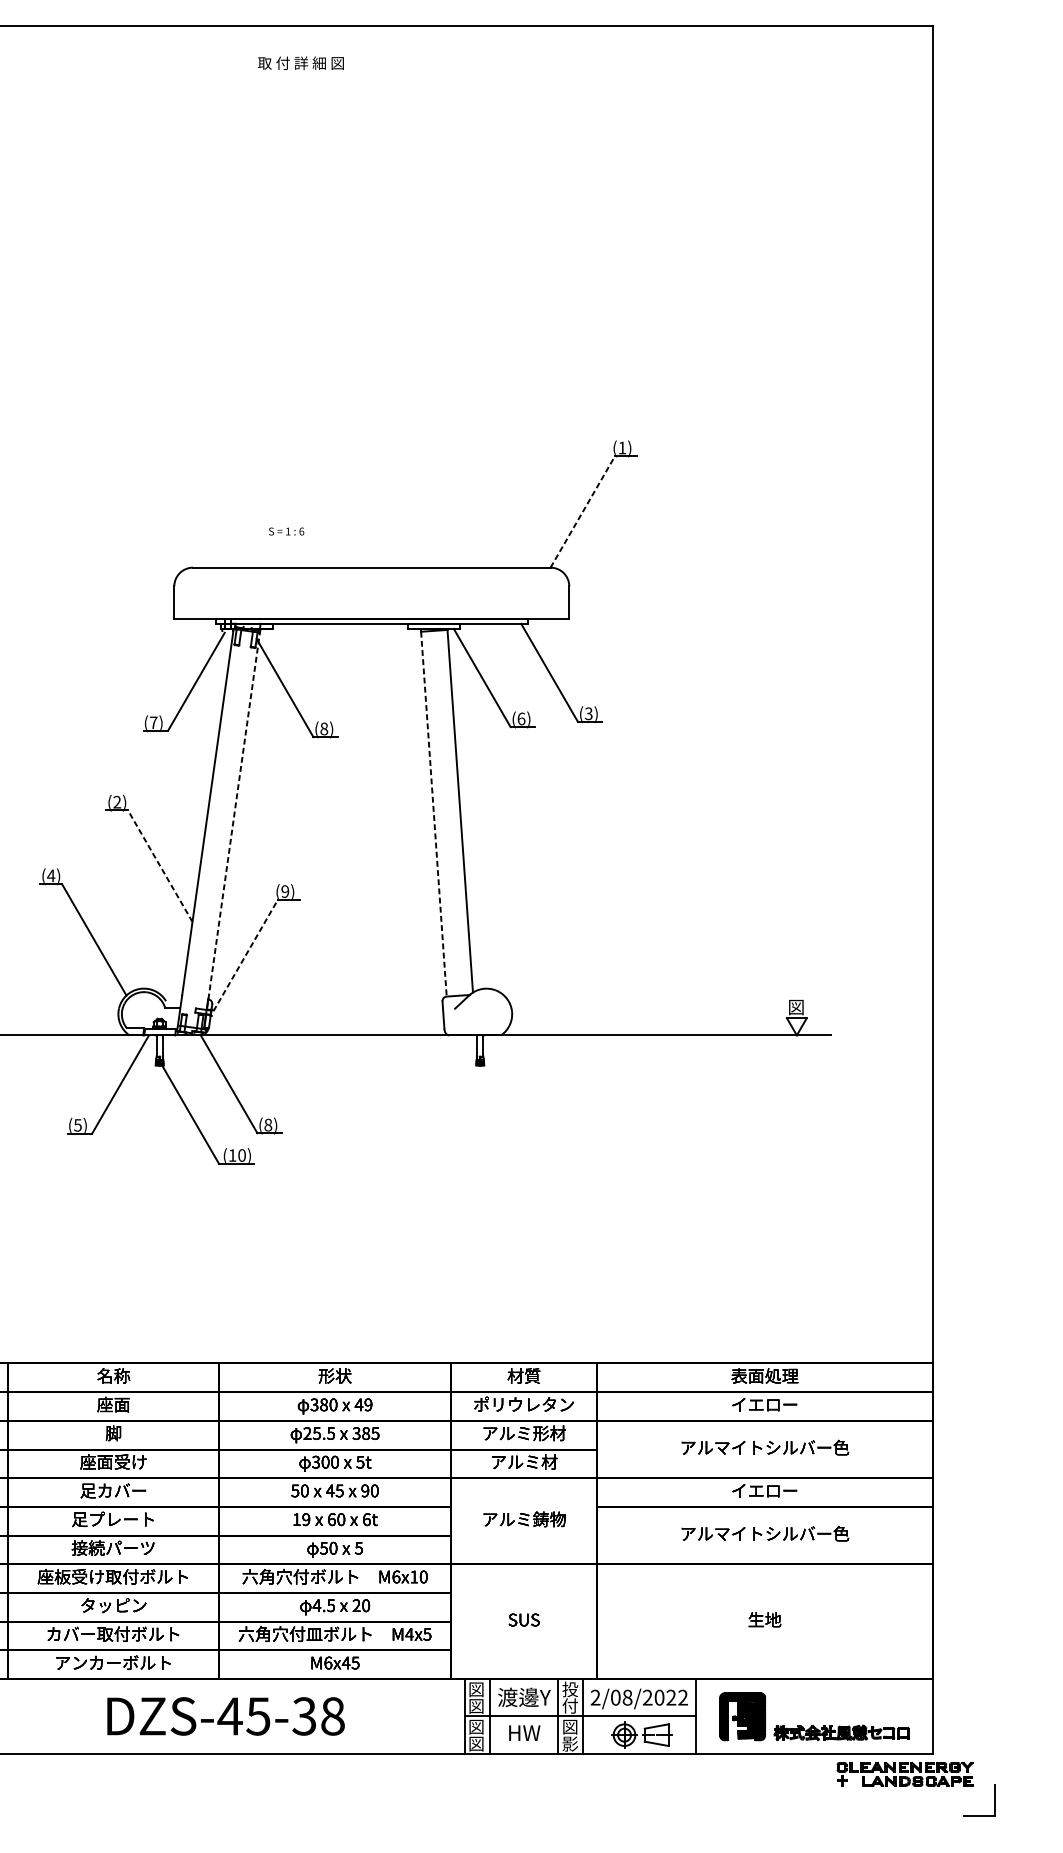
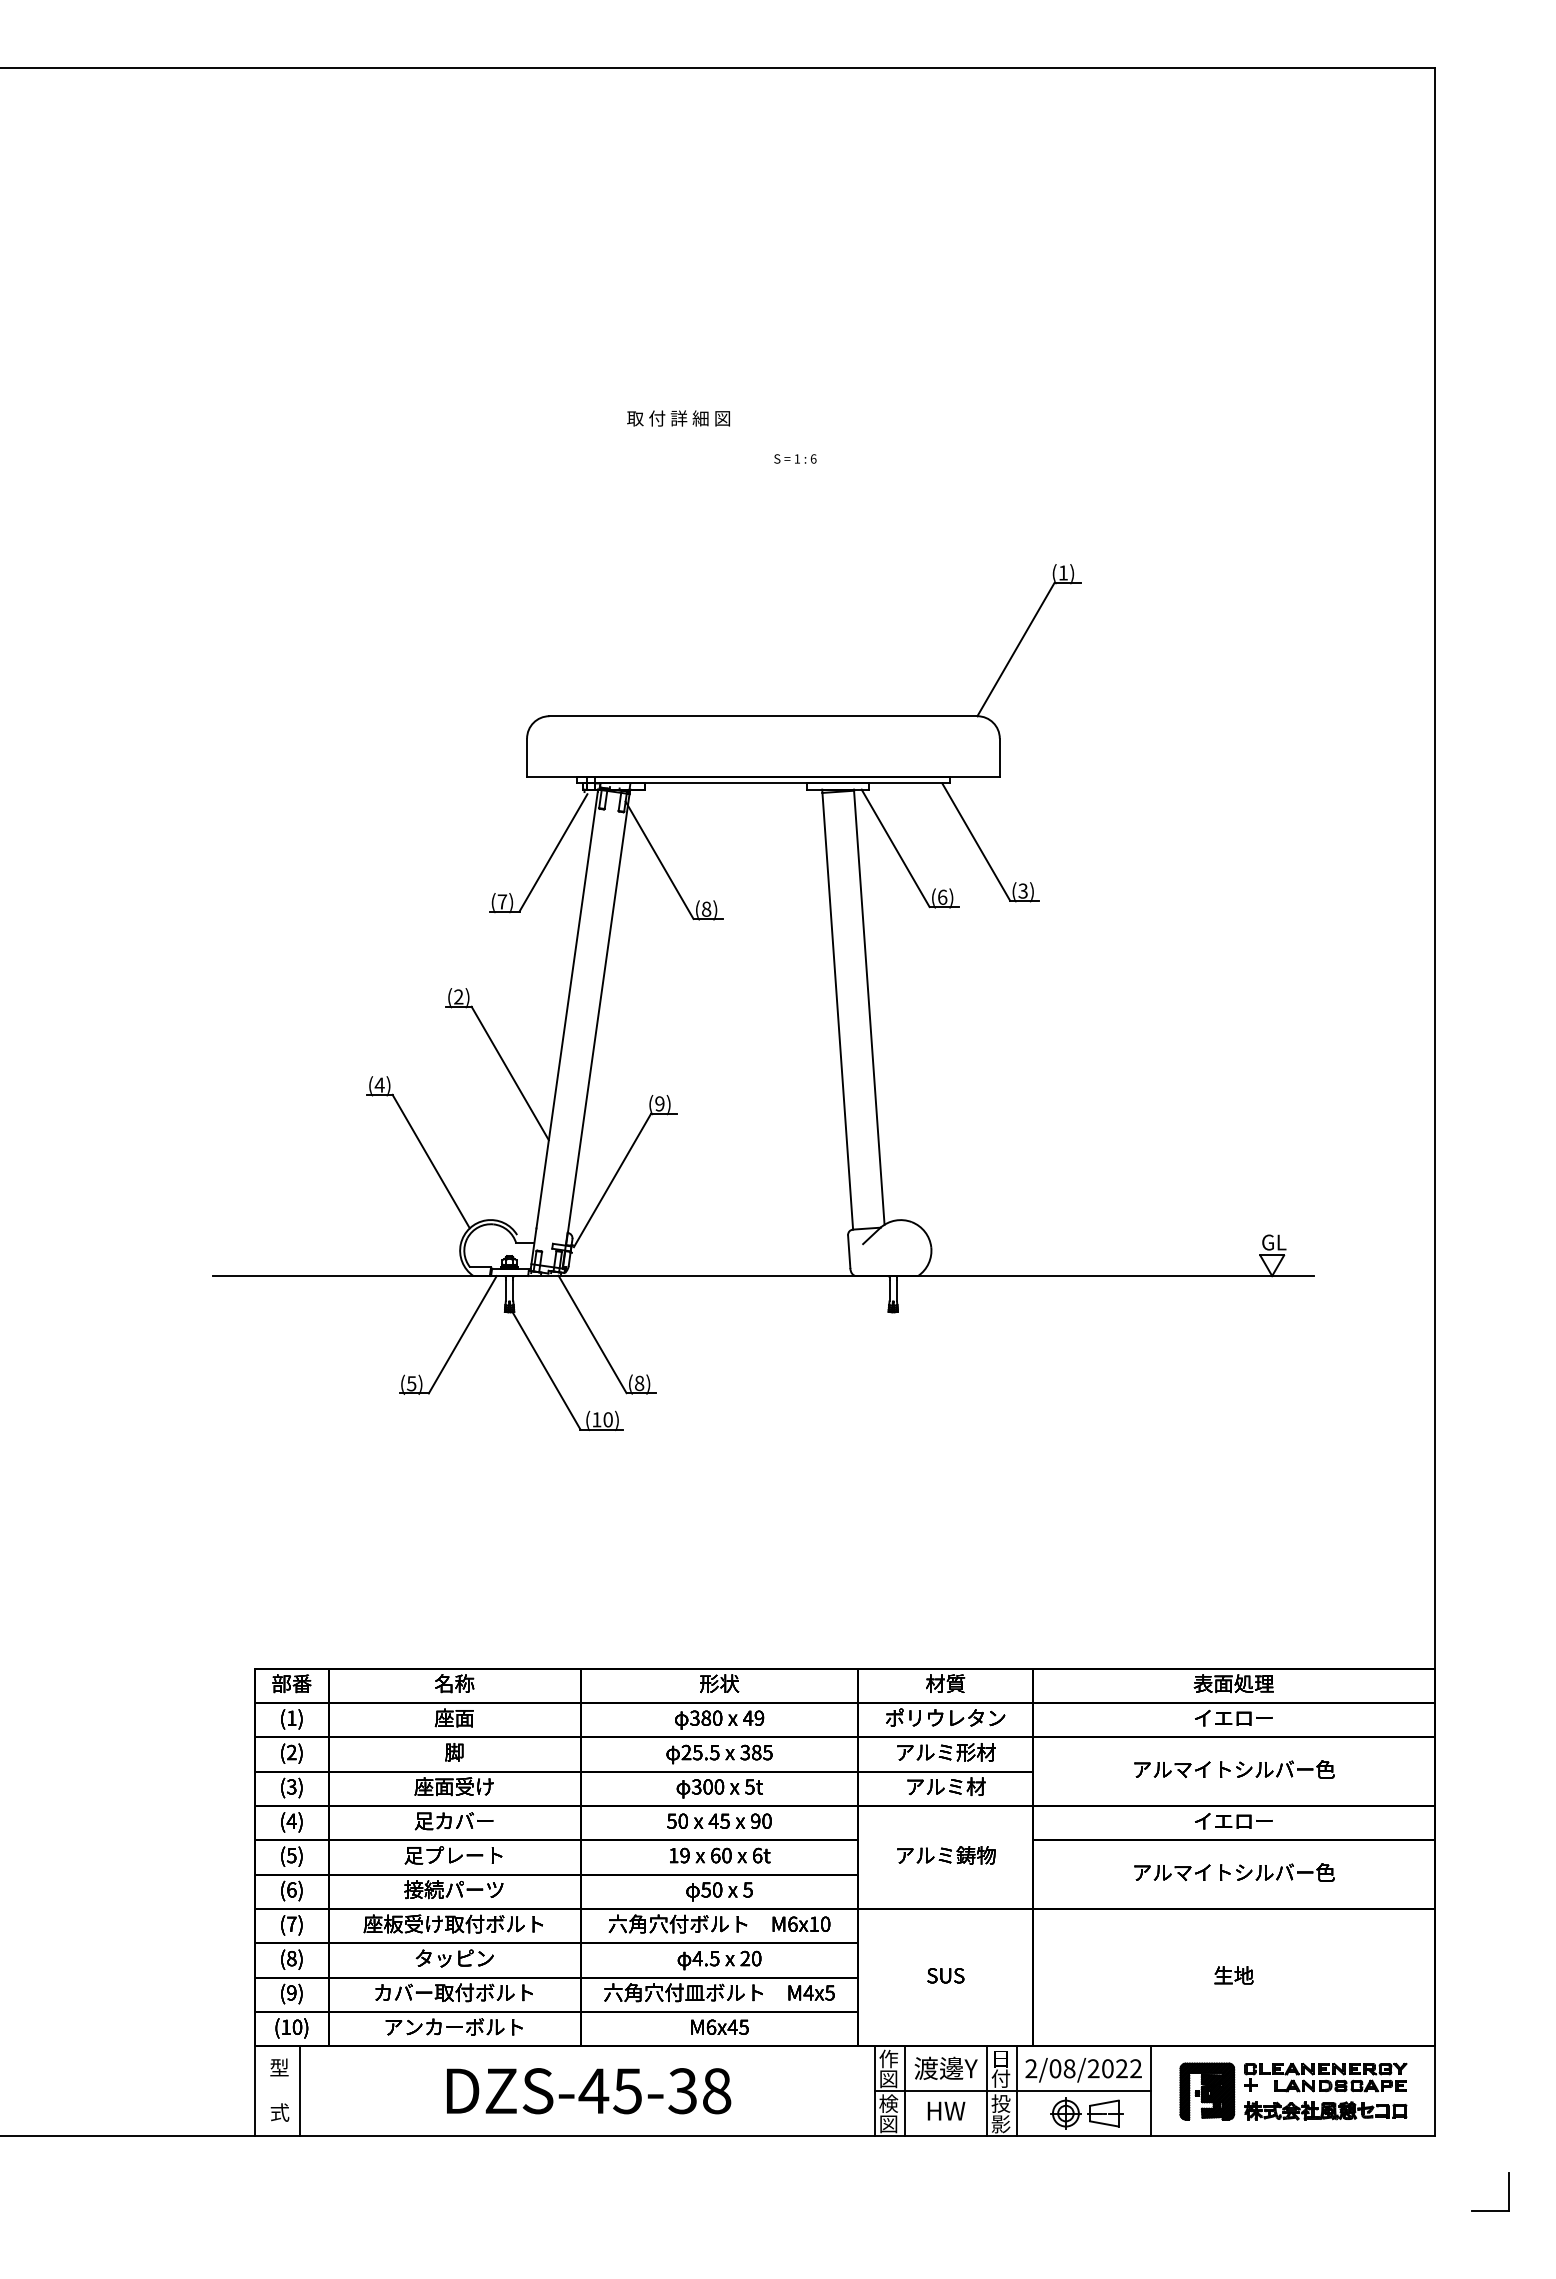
text: (300, 63) -> (678, 418), moved
line: (583, 511) -> (1016, 649), dashed -> solid
text: (286, 531) -> (795, 458), moved
line: (433, 814) -> (837, 1011), dashed -> solid
line: (233, 816) -> (598, 1013), dashed -> solid
line: (159, 866) -> (509, 1073), dashed -> solid
line: (245, 954) -> (612, 1179), dashed -> solid
text: (798, 1007) -> (1274, 1242), 図 -> GL
text: (476, 1689) -> (888, 2058), 図 -> 作
text: (569, 1689) -> (1000, 2058), 投 -> 日
text: (476, 1726) -> (888, 2103), 図 -> 検
text: (569, 1726) -> (1000, 2103), 図 -> 投
part: (904, 1774) -> (1325, 2077), moved

